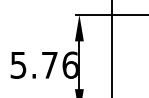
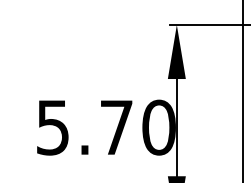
text: (69, 64) -> (156, 126), 5.76 -> 5.70

